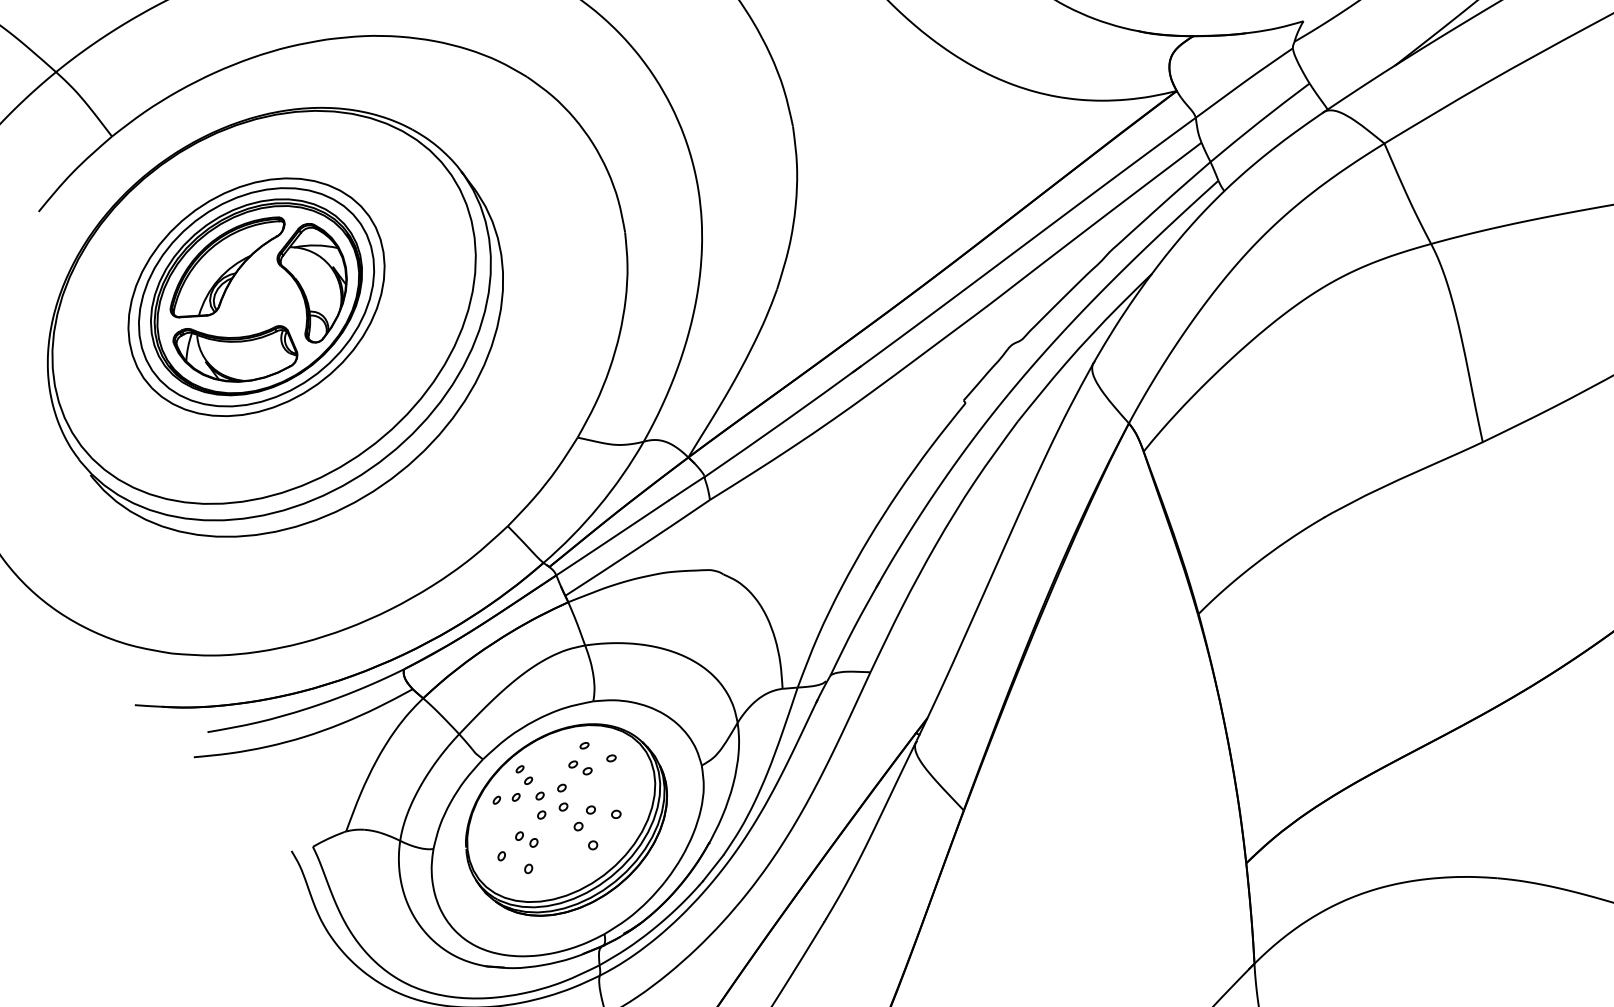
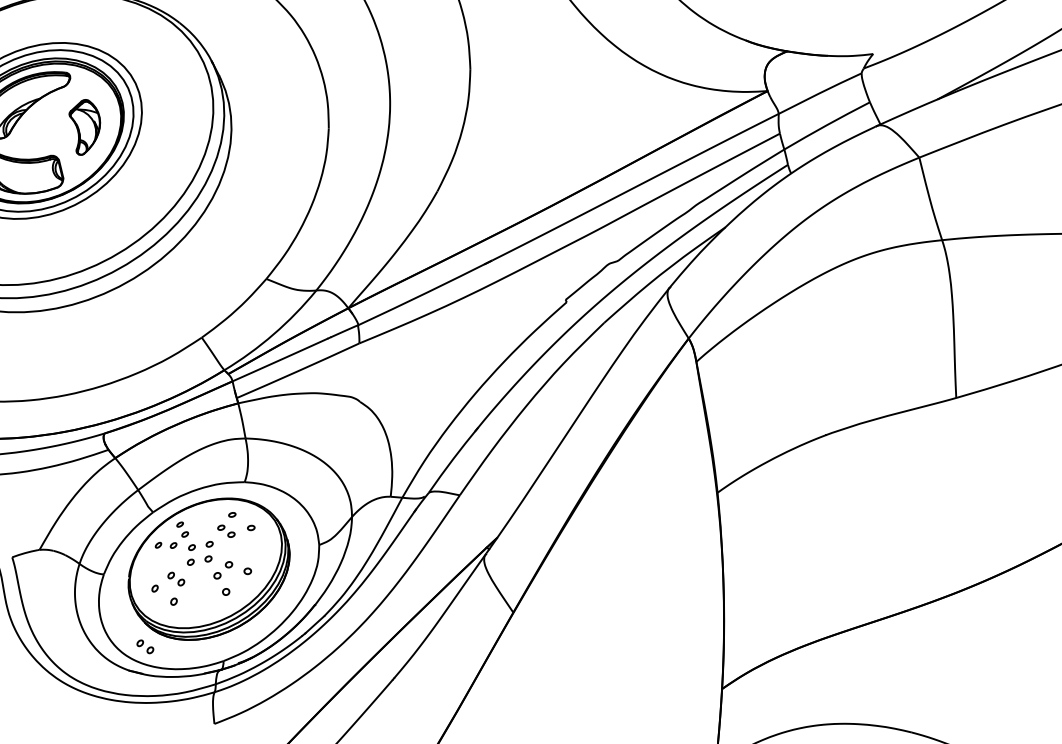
part: (311, 283) -> (83, 127), size x0.6
part: (501, 932) -> (145, 646), added

